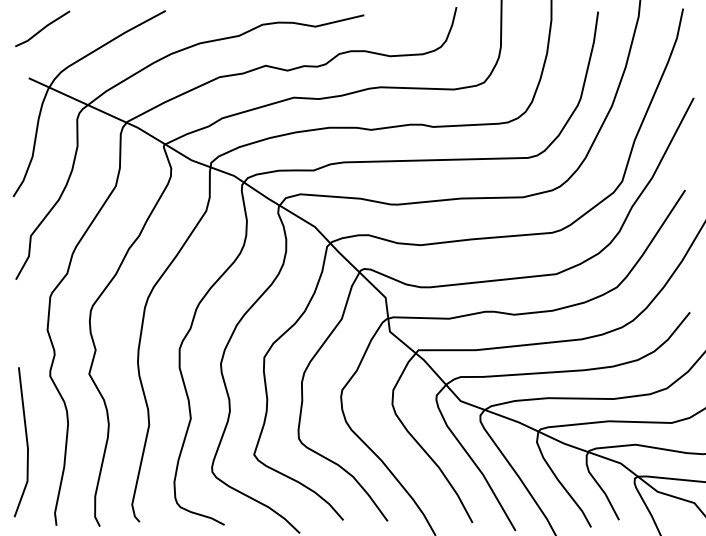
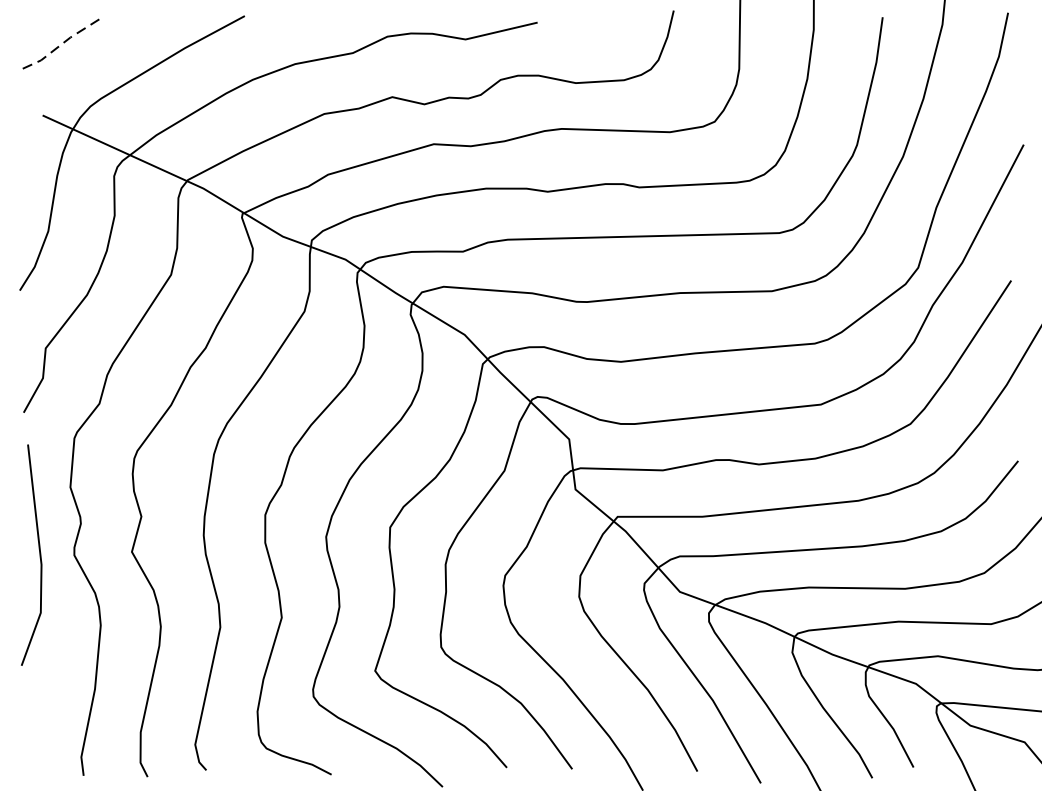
line: (42, 28) -> (62, 42), solid -> dashed
line: (26, 442) -> (39, 555), moved

